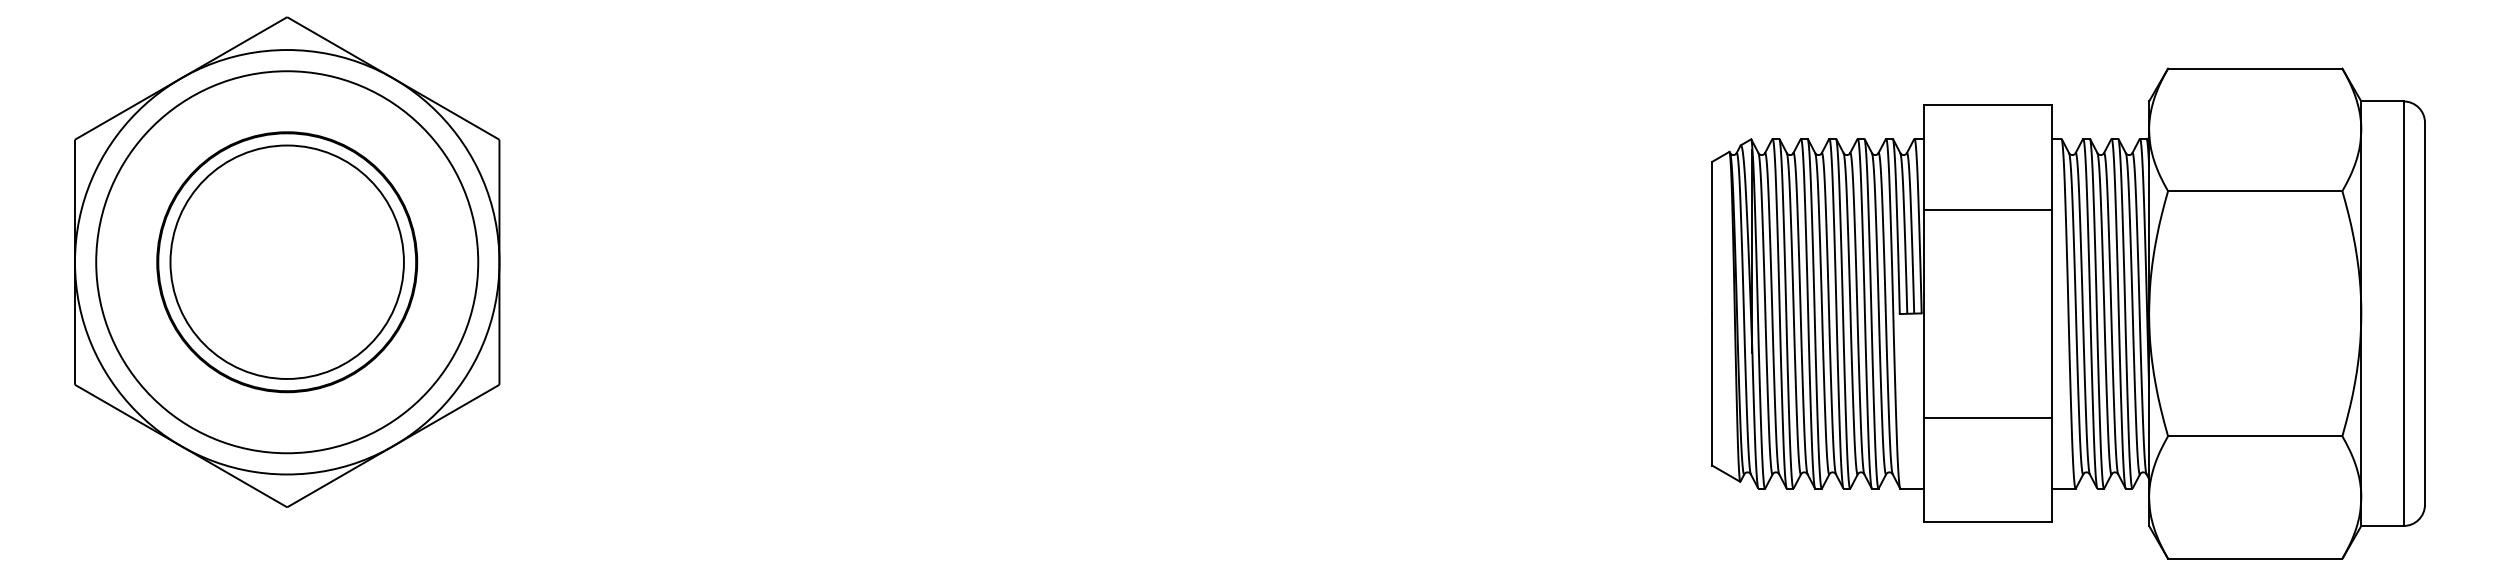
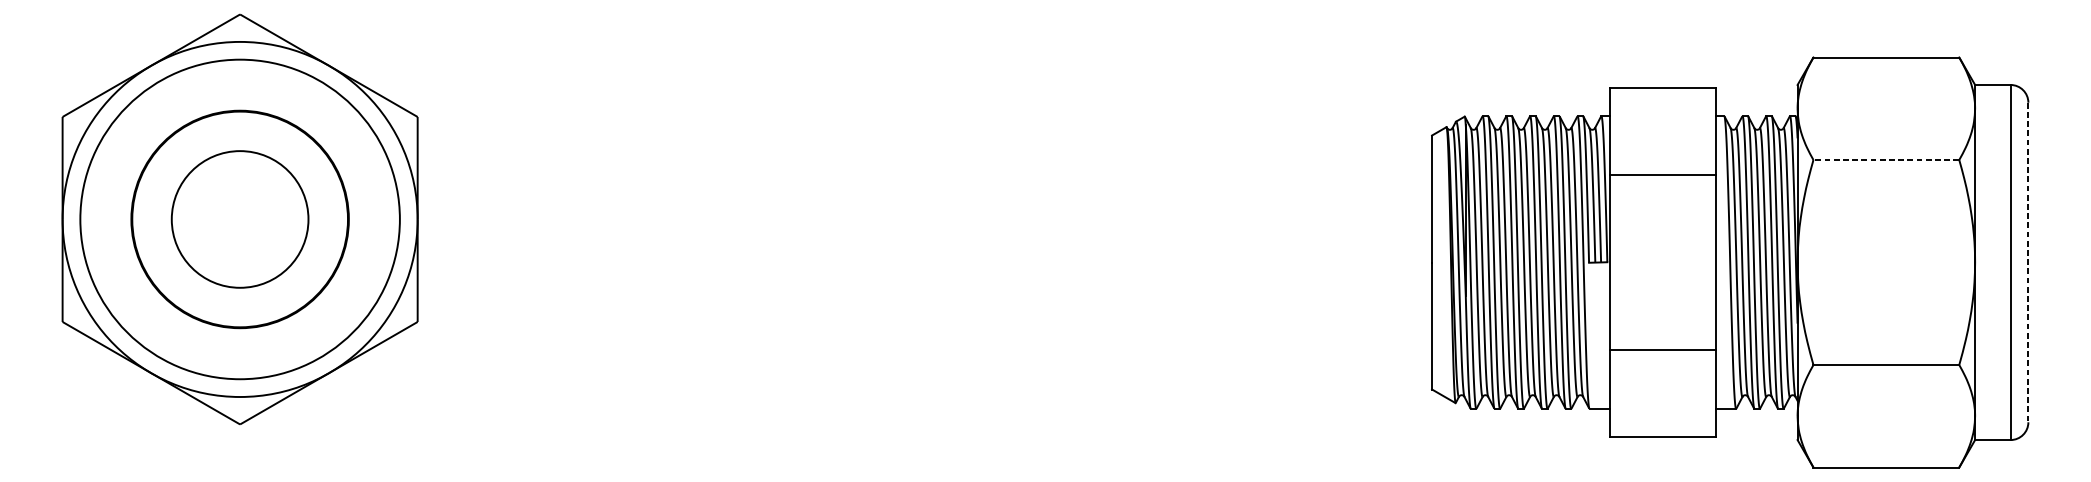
line: (2254, 191) -> (1885, 160), solid -> dashed
circle: (286, 261) -> (239, 218), size x0.7
line: (2425, 314) -> (2028, 263), solid -> dashed

